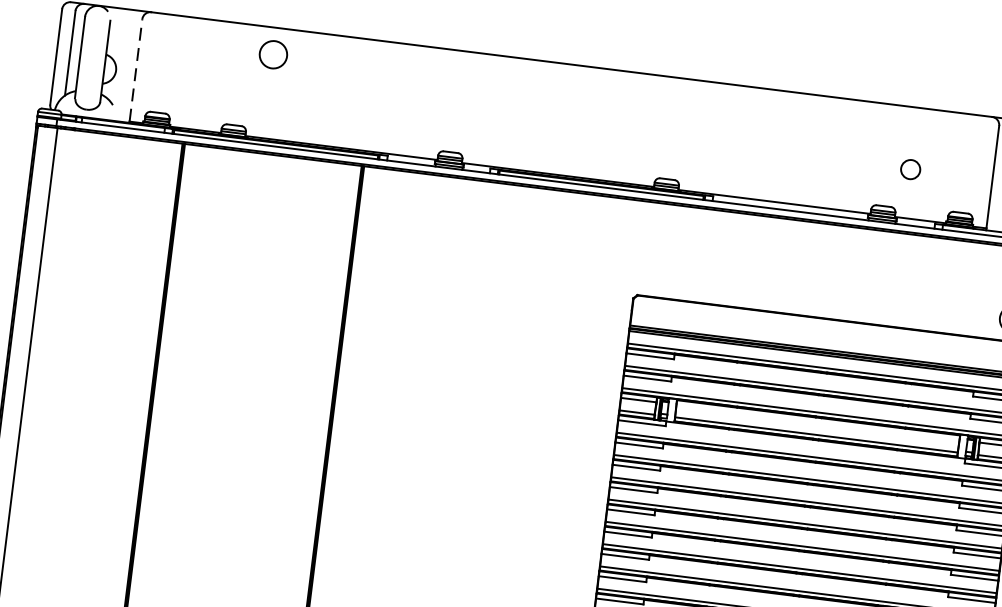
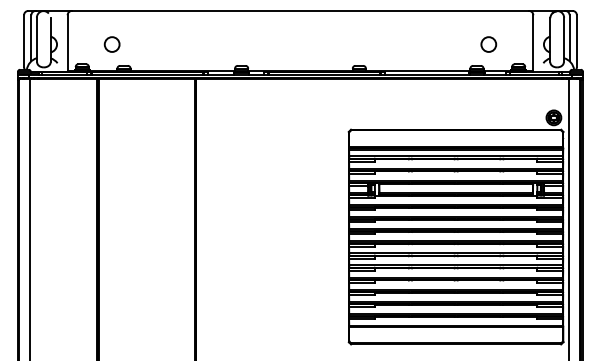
circle: (272, 54) -> (111, 44), moved
line: (135, 71) -> (67, 43), dashed -> solid
circle: (910, 169) -> (488, 44), size x1.43

